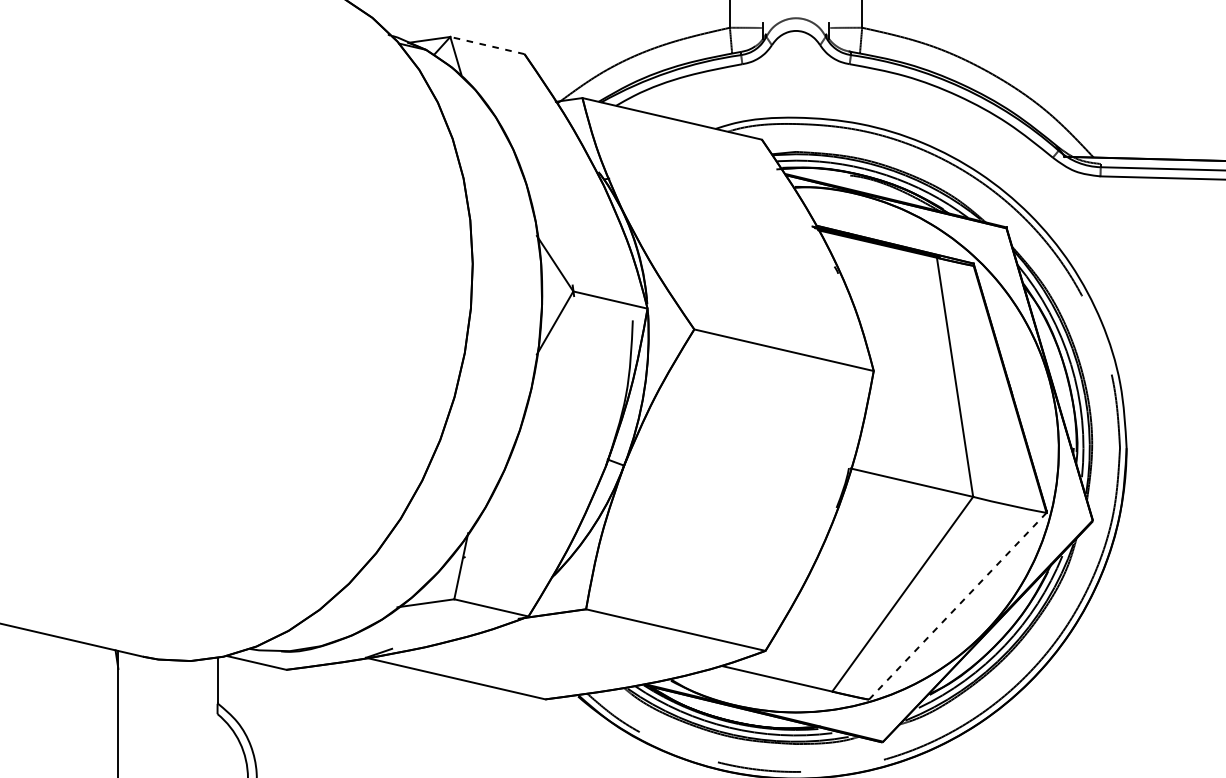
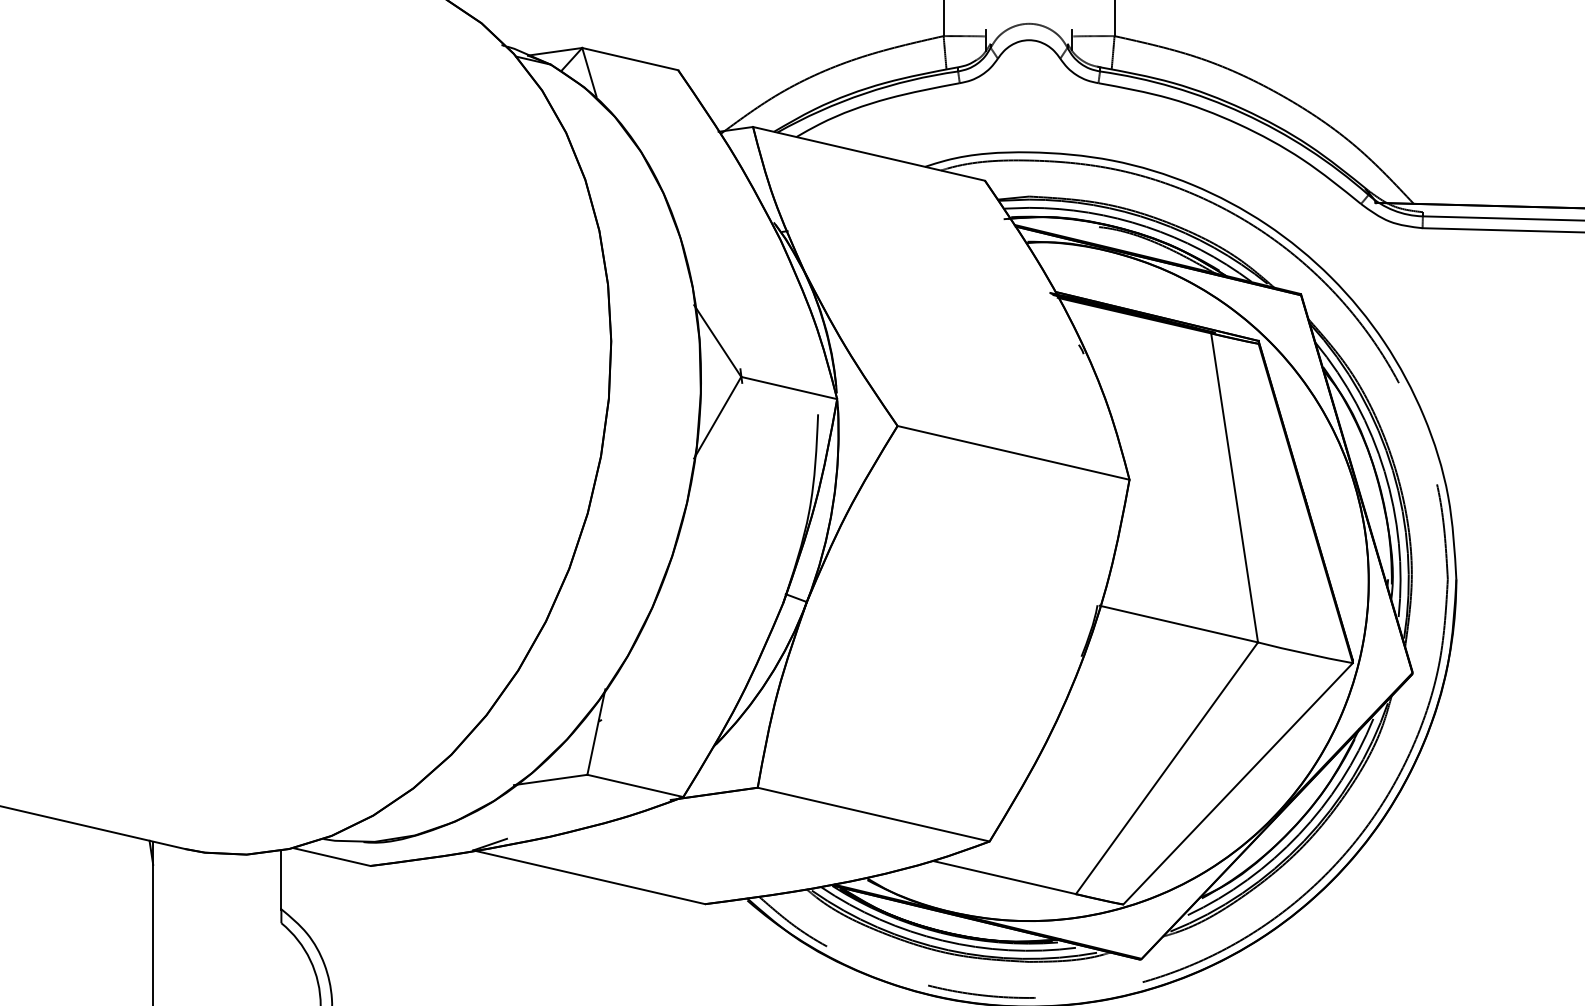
line: (486, 45) -> (629, 58), dashed -> solid
line: (958, 606) -> (1238, 783), dashed -> solid

